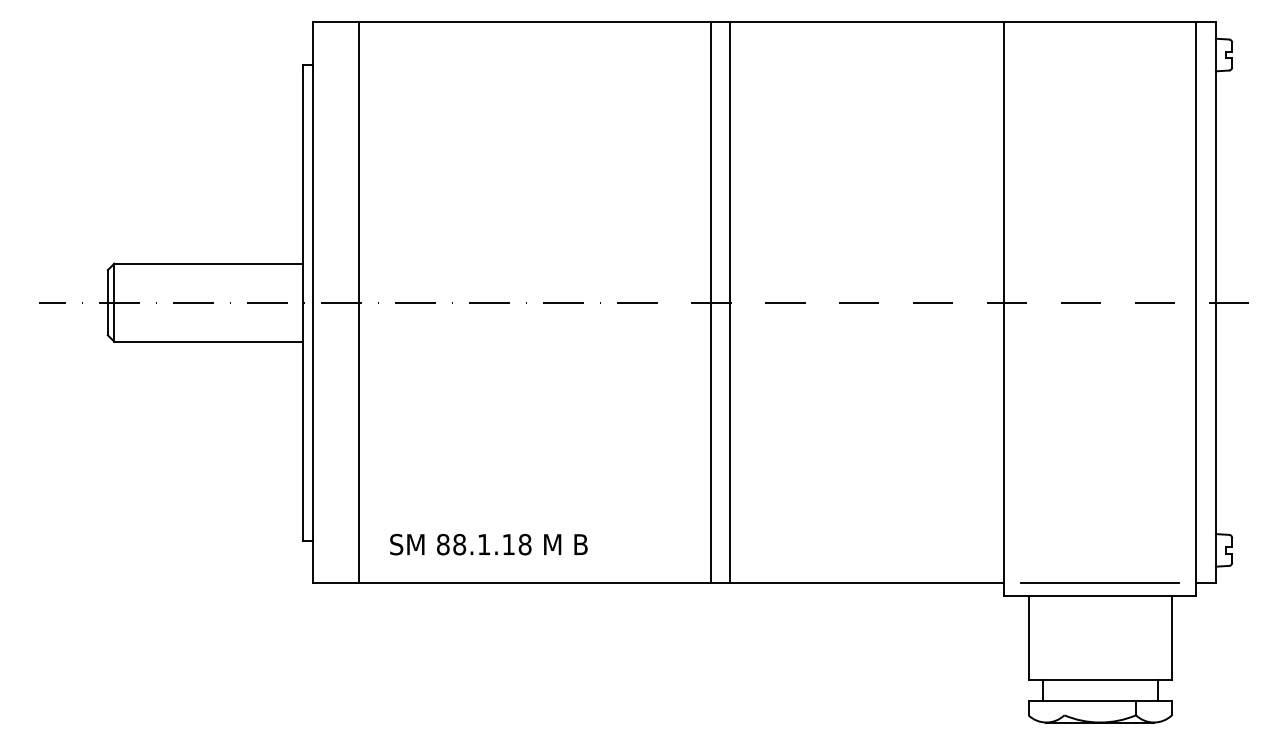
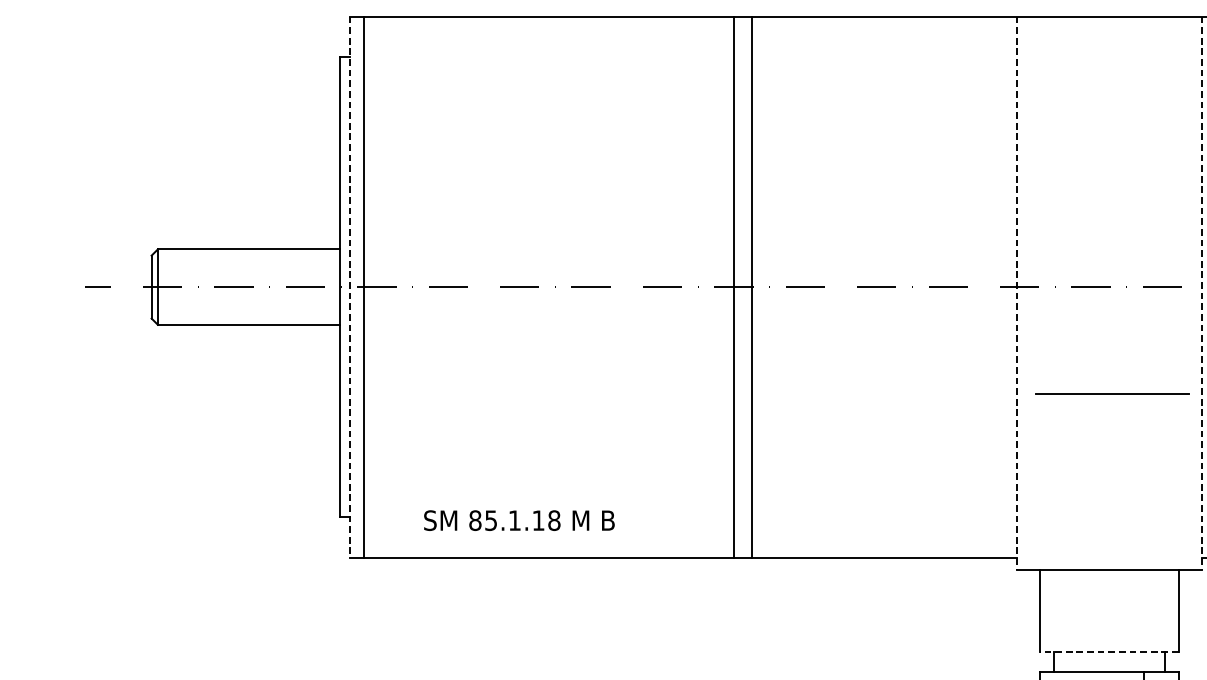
line: (358, 302) -> (363, 286), moved
line: (313, 303) -> (350, 287), solid -> dashed
line: (1004, 309) -> (1017, 293), solid -> dashed
line: (1196, 309) -> (1202, 293), solid -> dashed
text: (459, 544) -> (491, 520), 88.1.18 -> 85.1.18
line: (1099, 582) -> (1111, 393), moved
line: (1100, 680) -> (1109, 651), solid -> dashed

